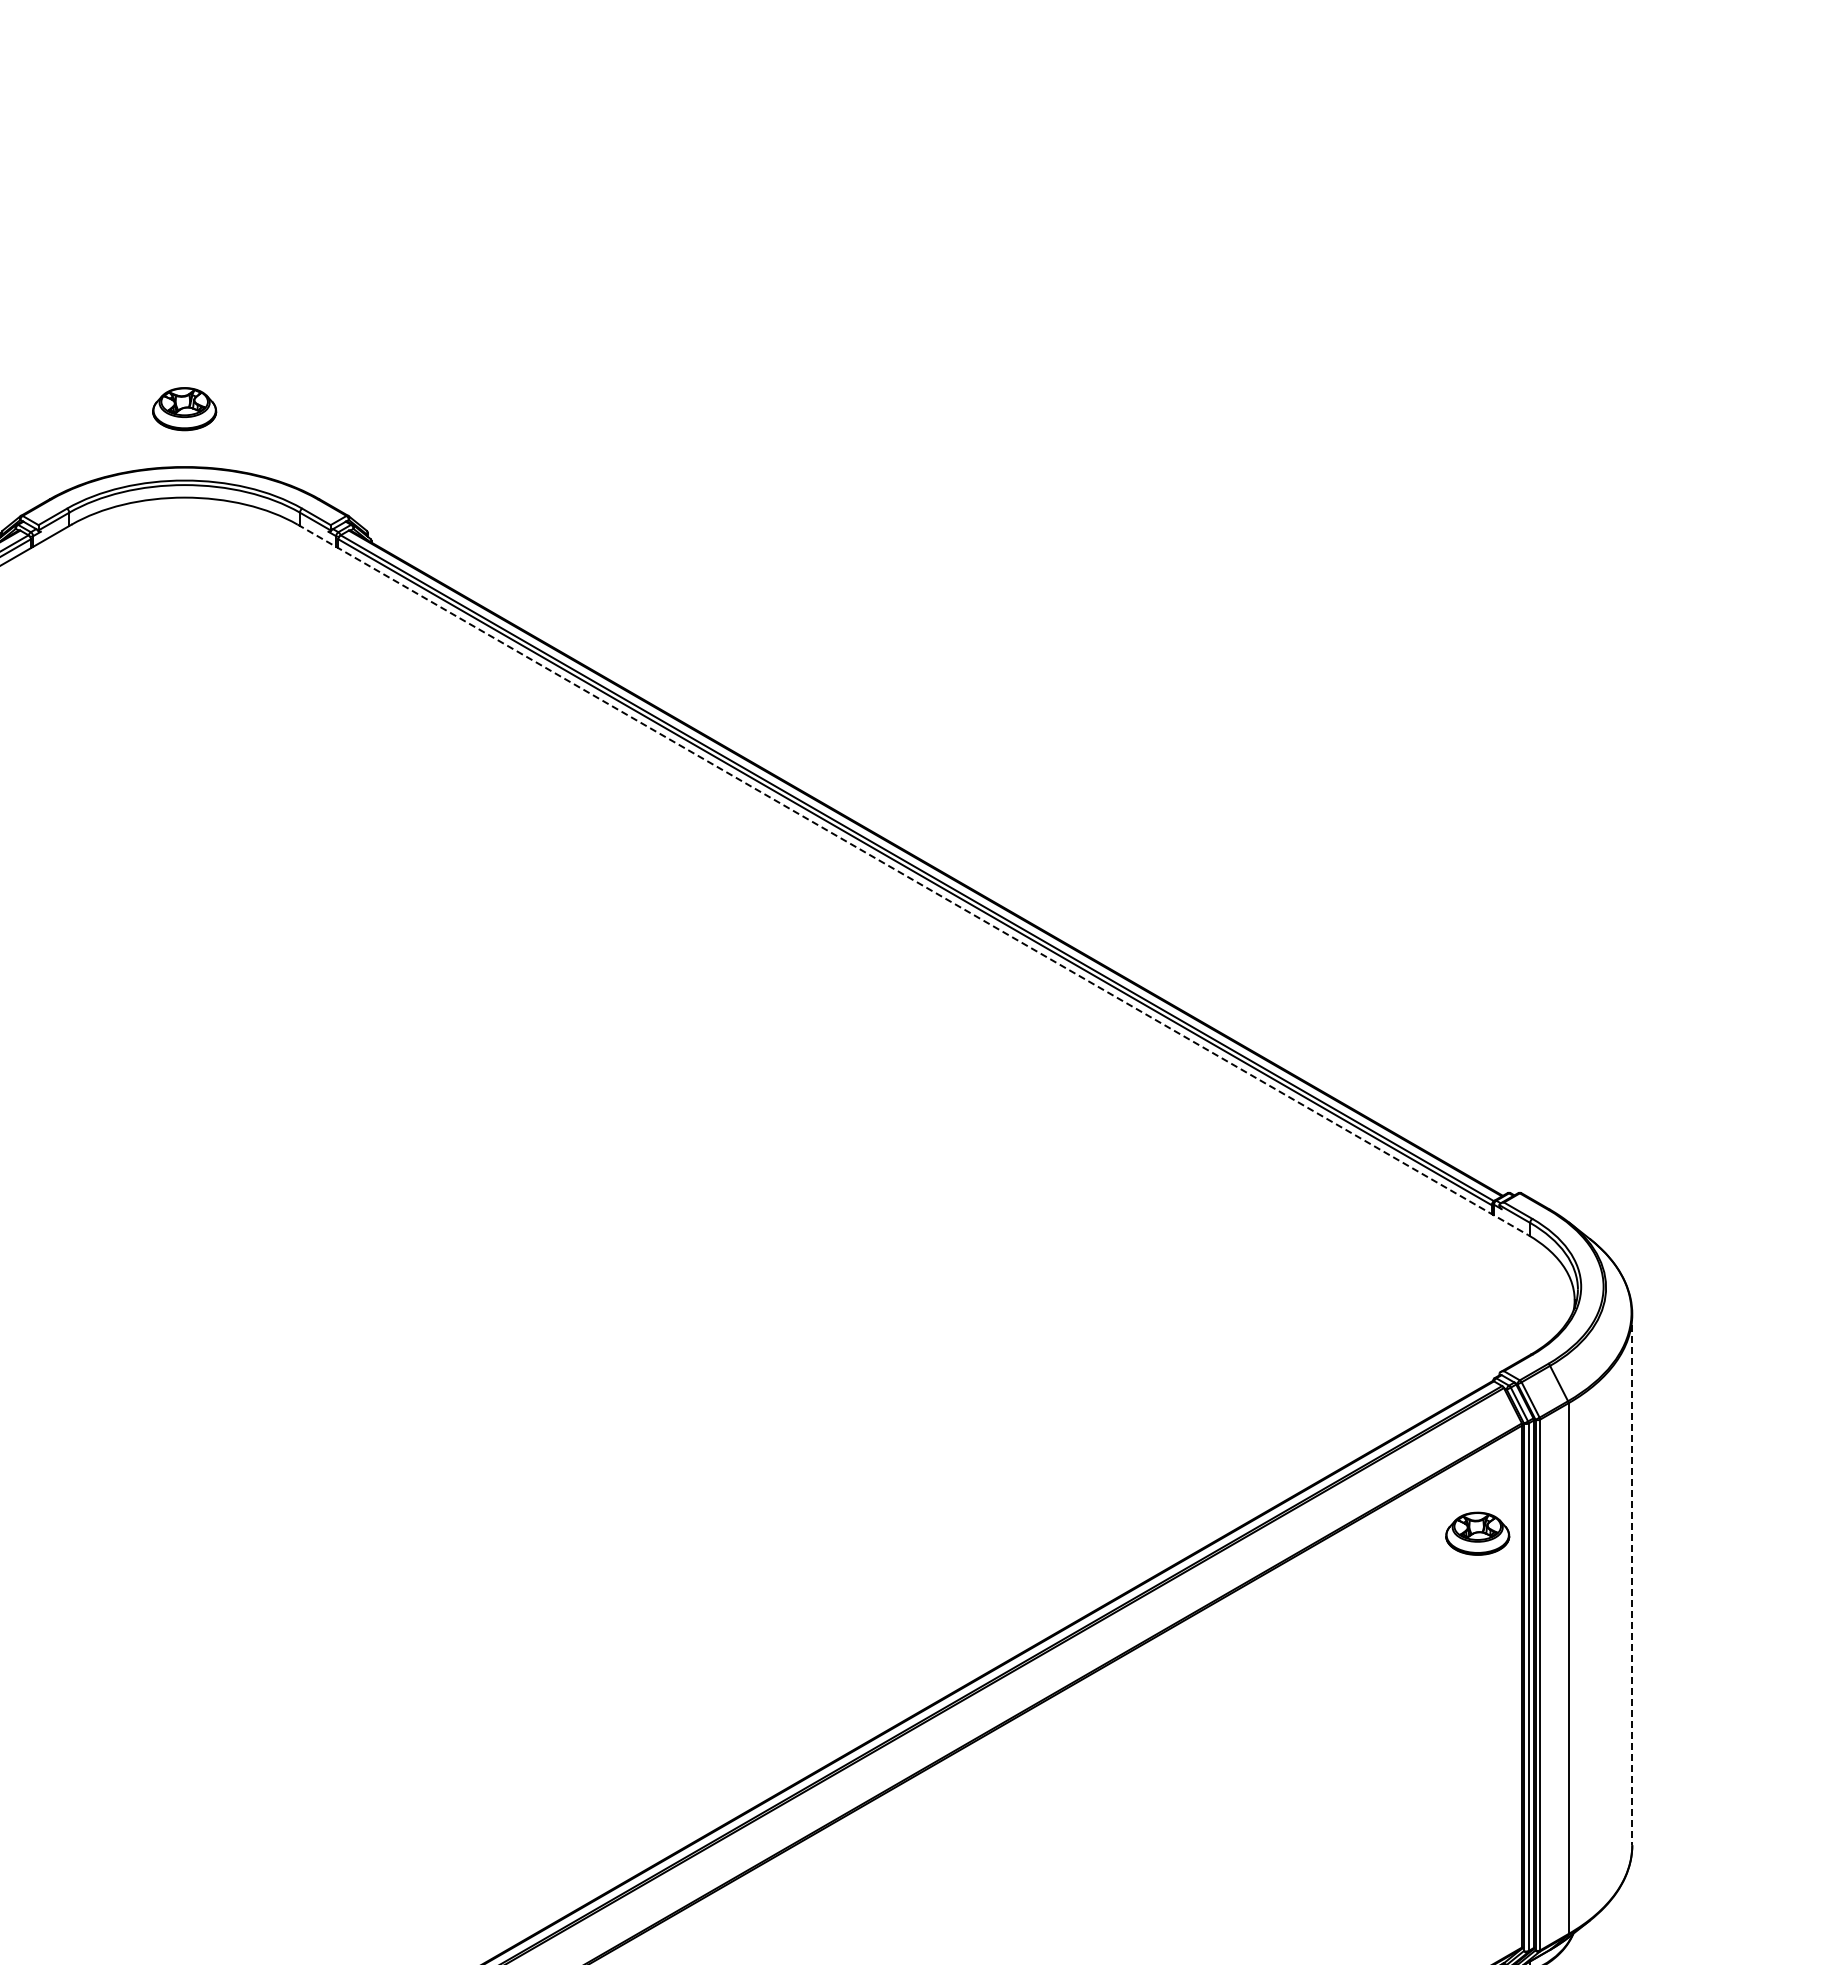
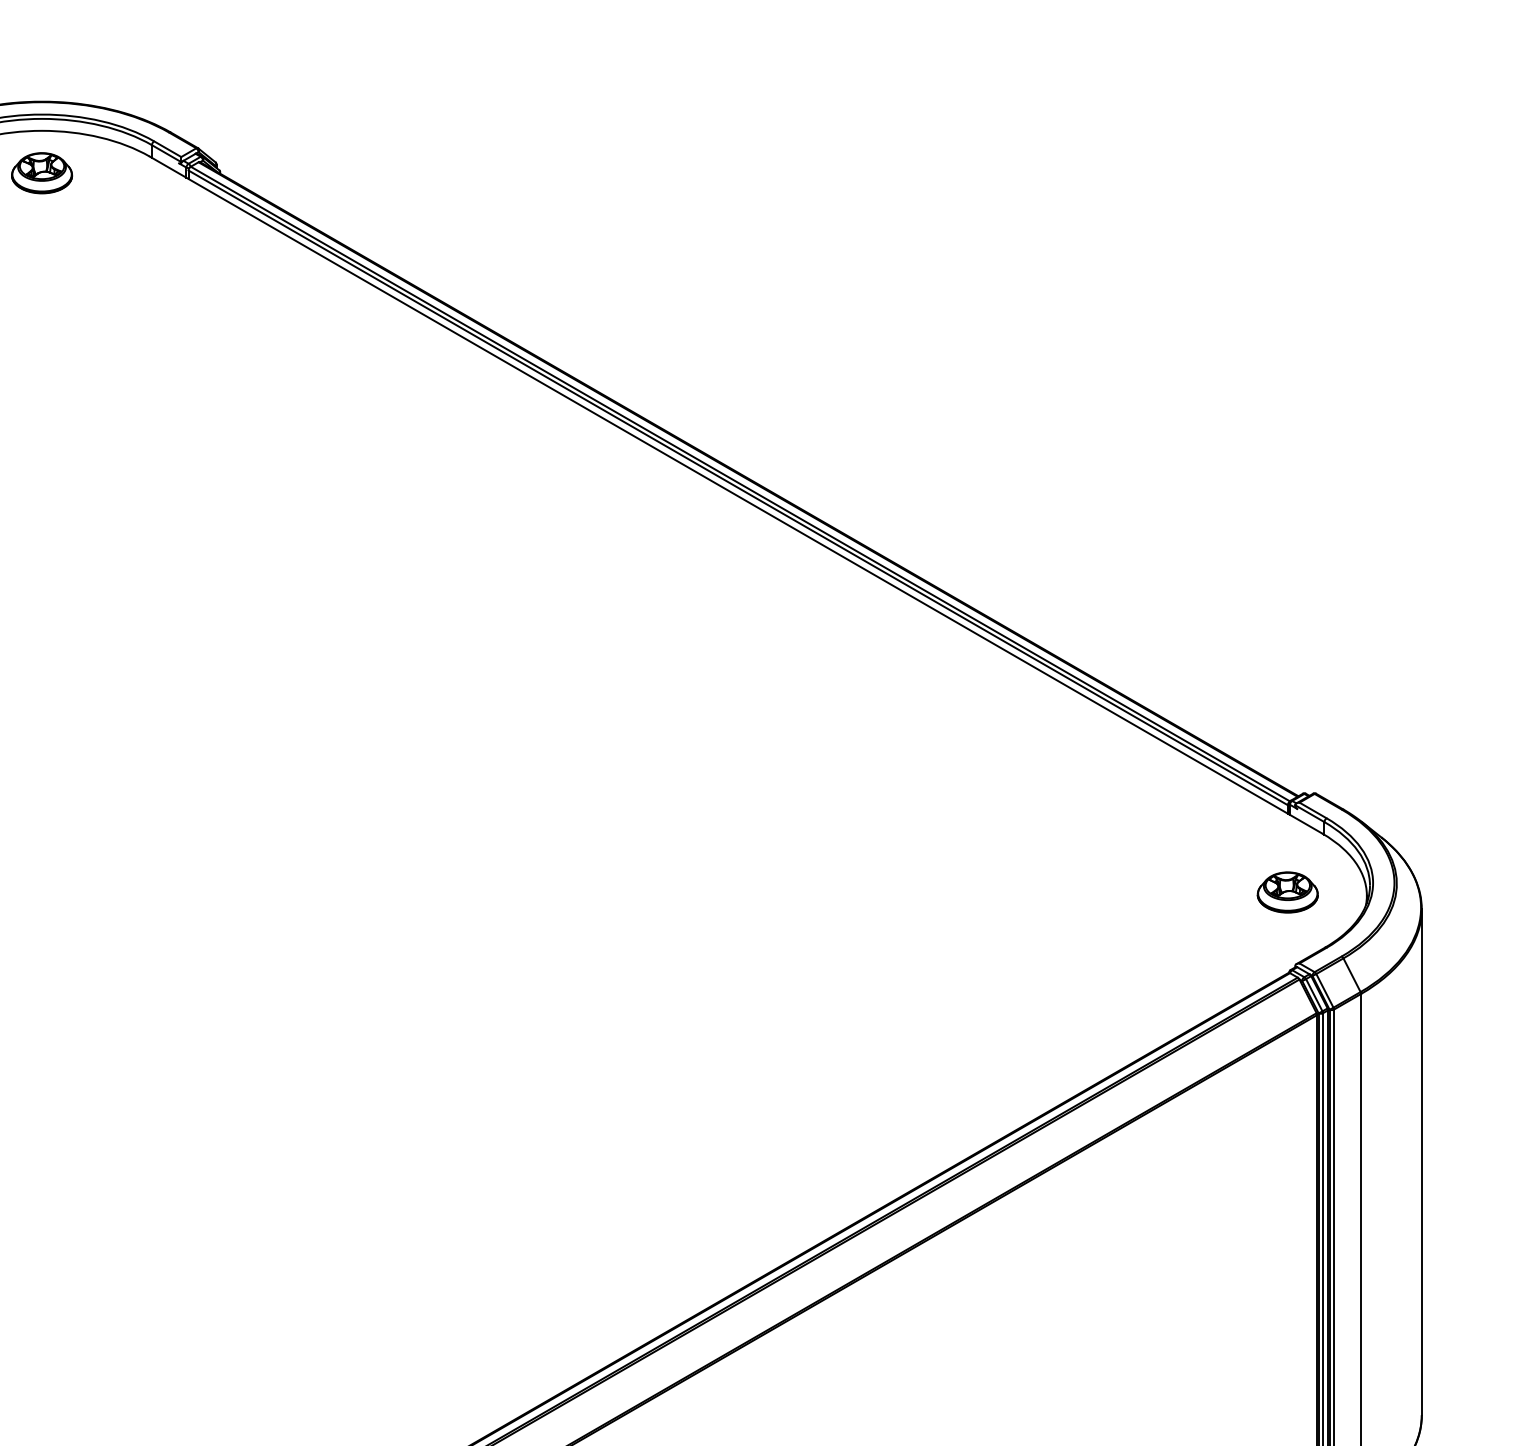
part: (184, 409) -> (41, 173), moved
line: (913, 880) -> (736, 495), dashed -> solid
part: (1477, 1533) -> (1287, 892), moved
line: (1632, 1580) -> (1422, 1162), dashed -> solid

